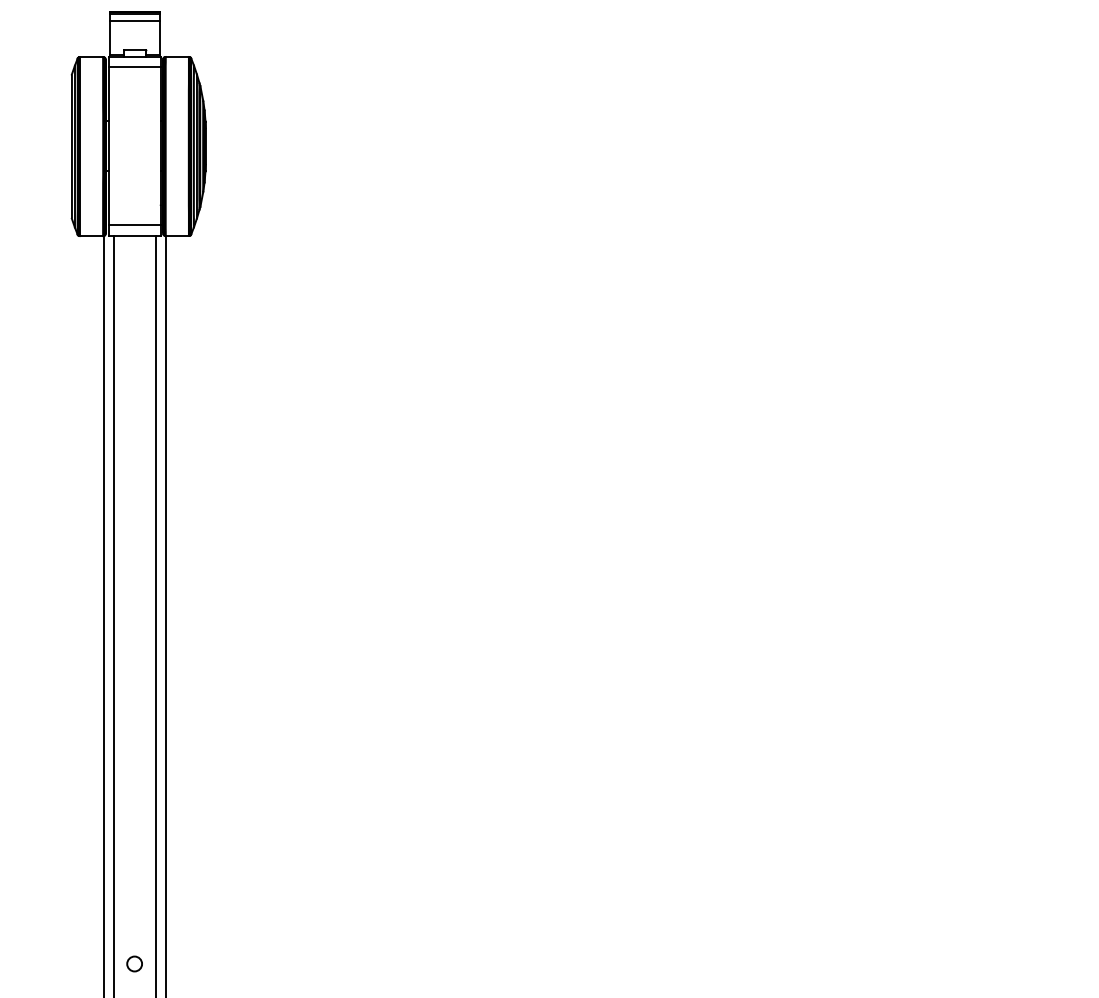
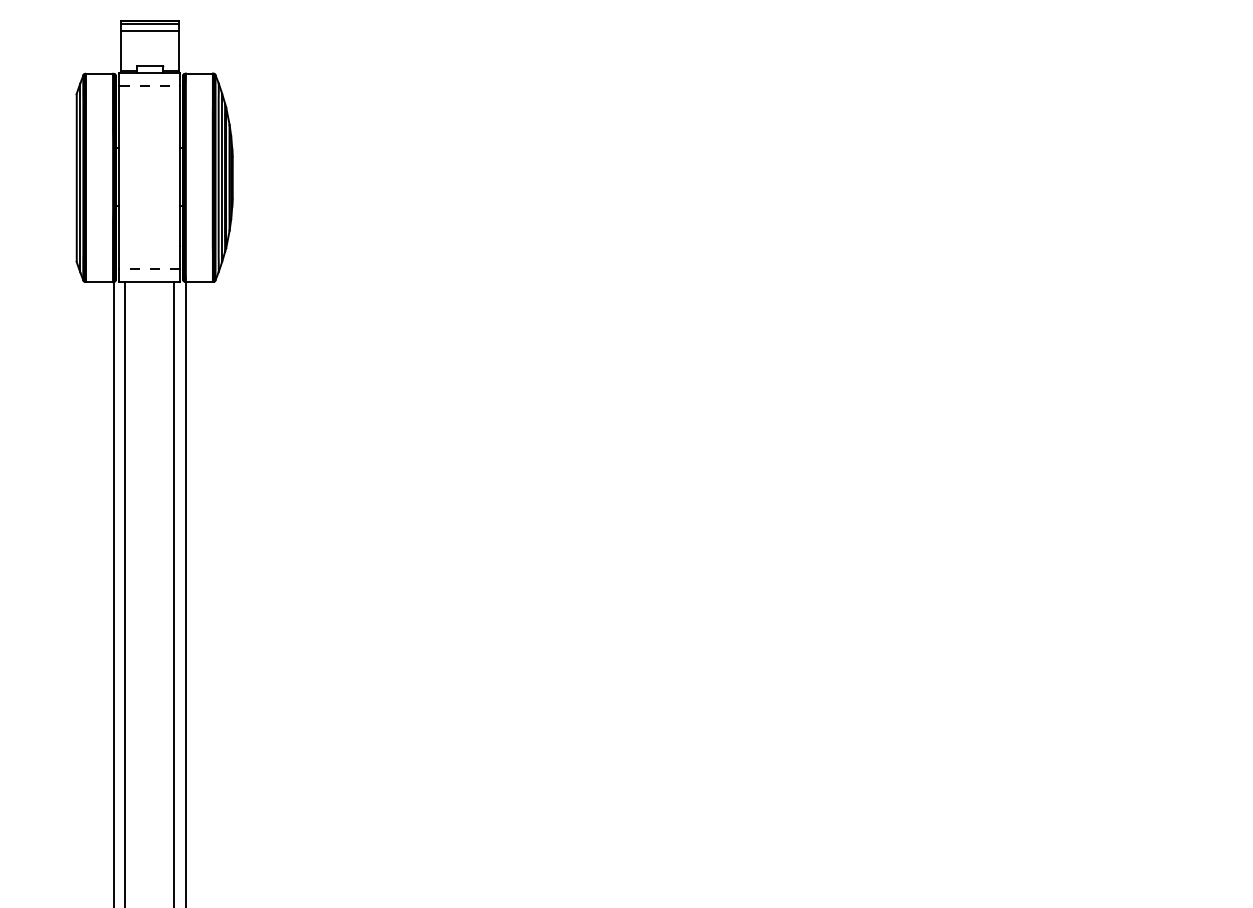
line: (135, 67) -> (150, 85), solid -> dashed
line: (134, 225) -> (149, 269), solid -> dashed

